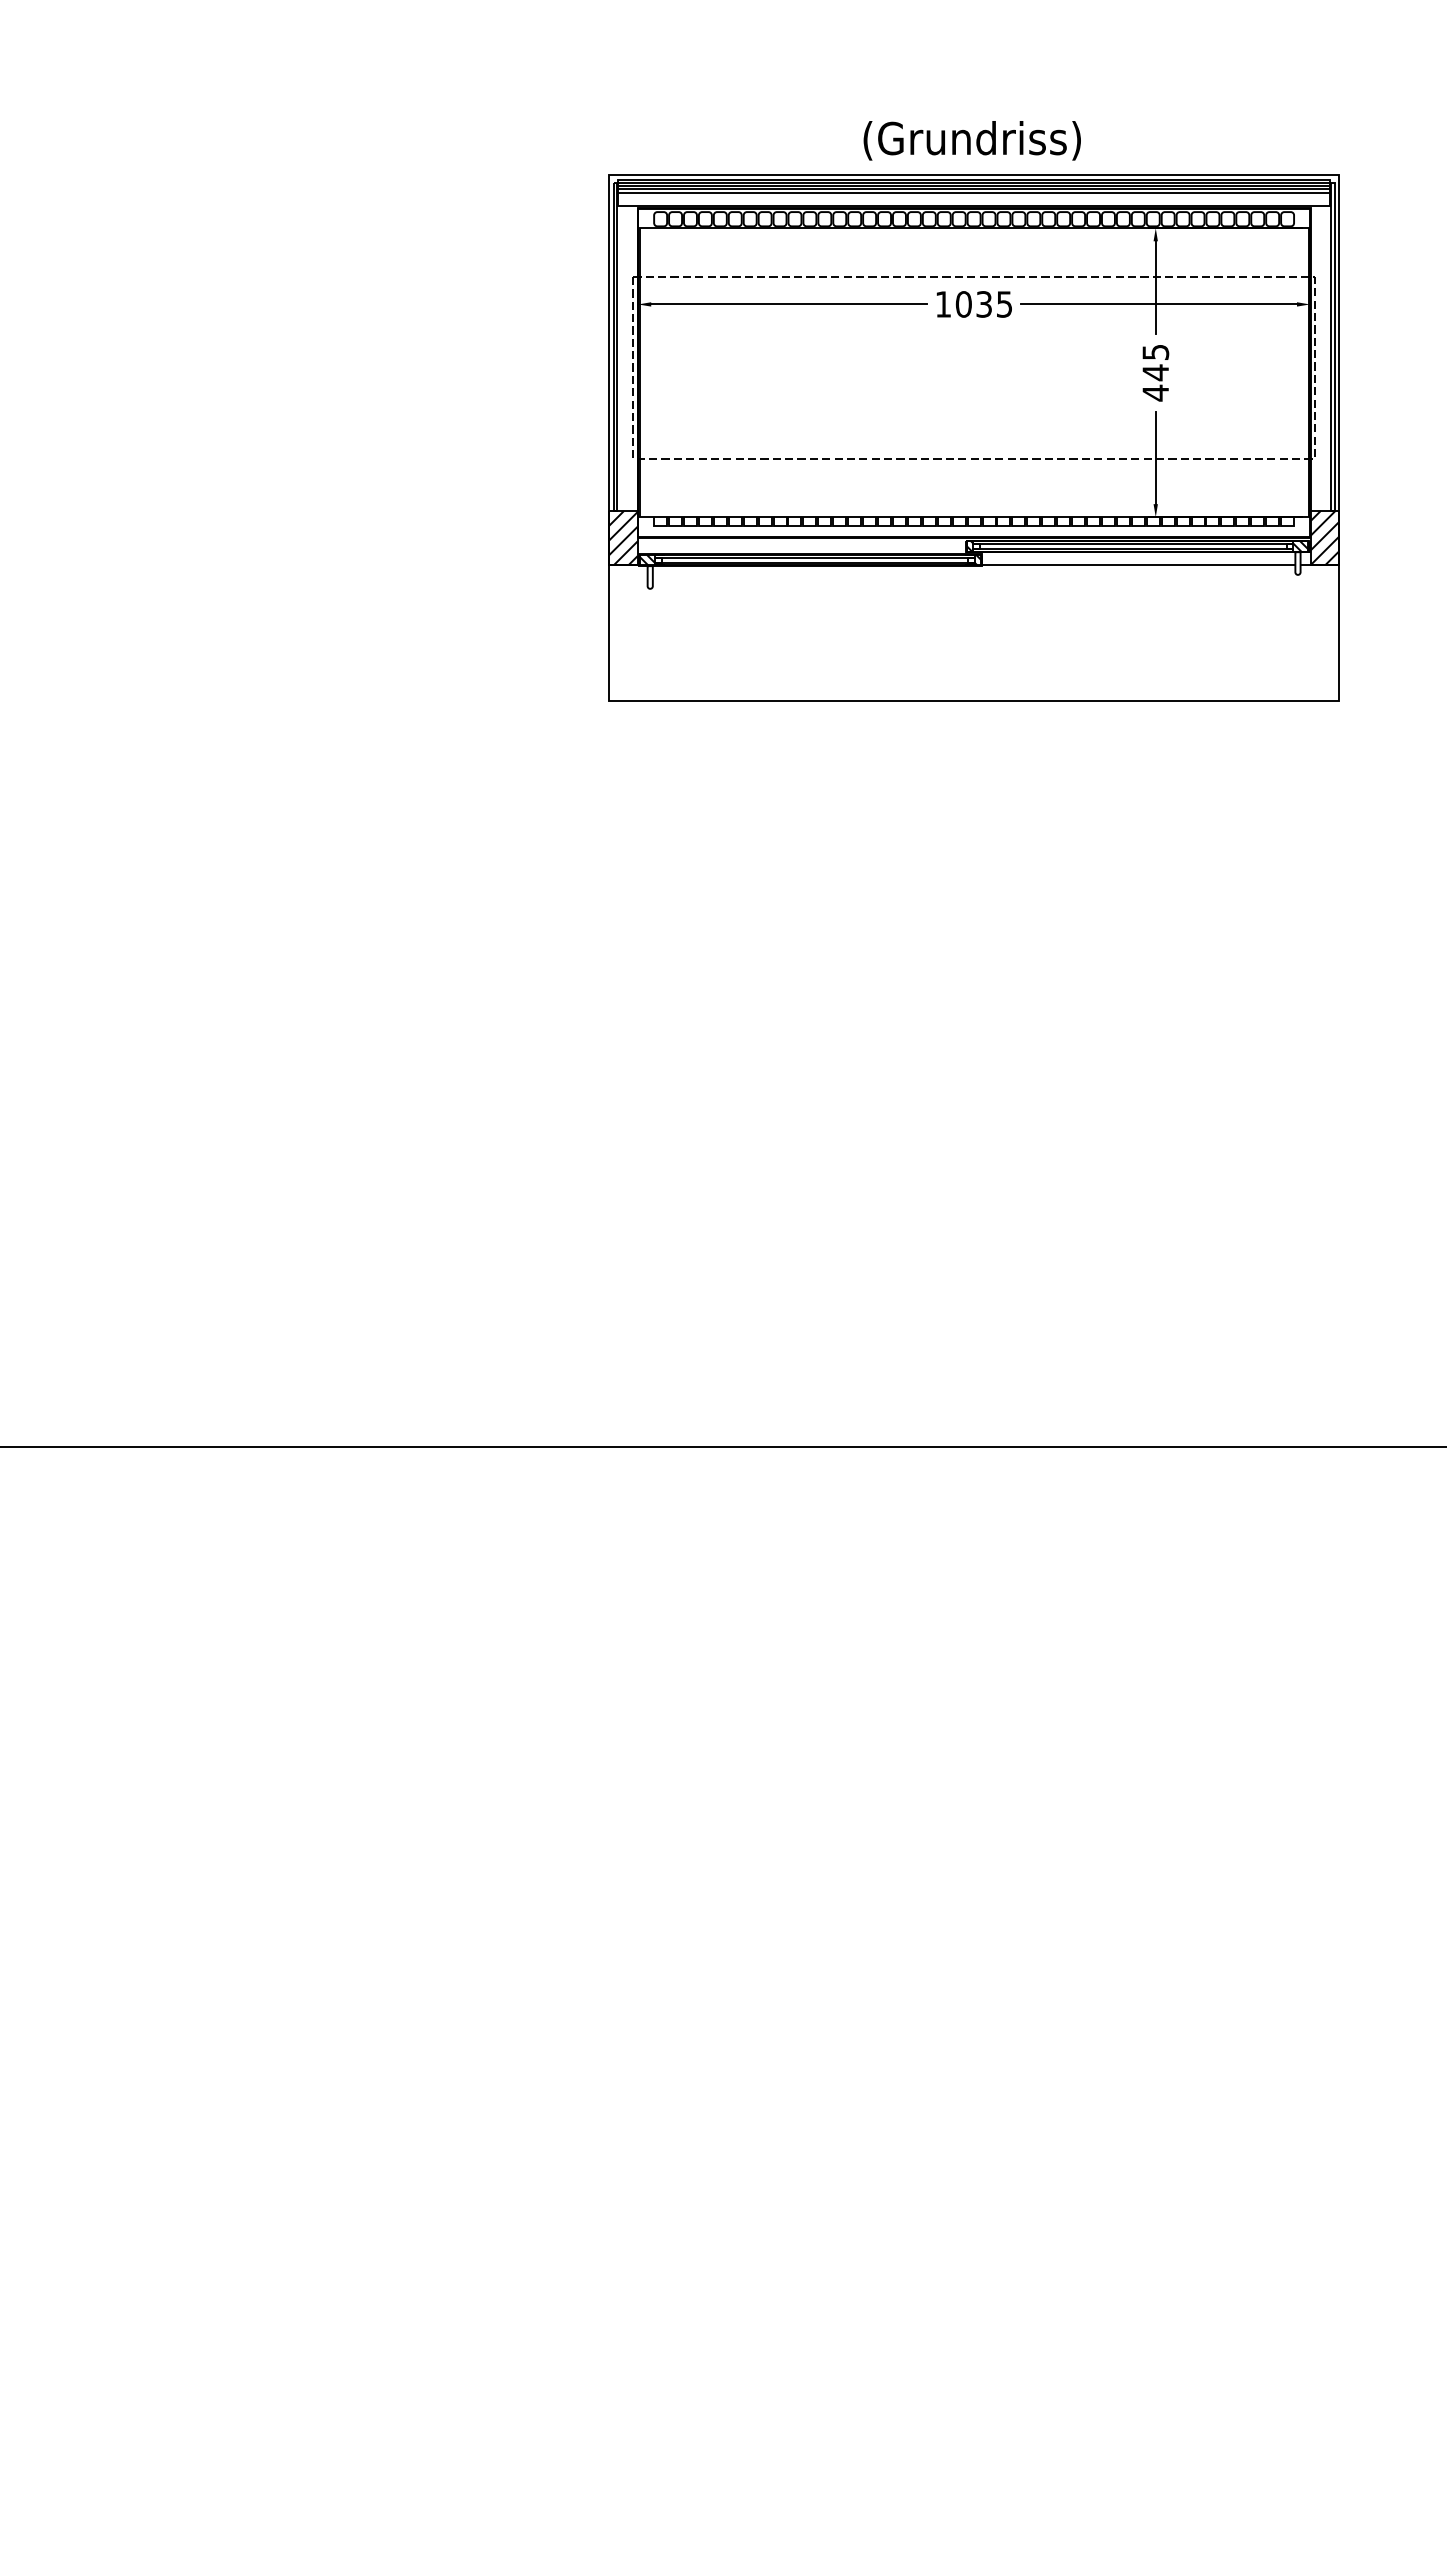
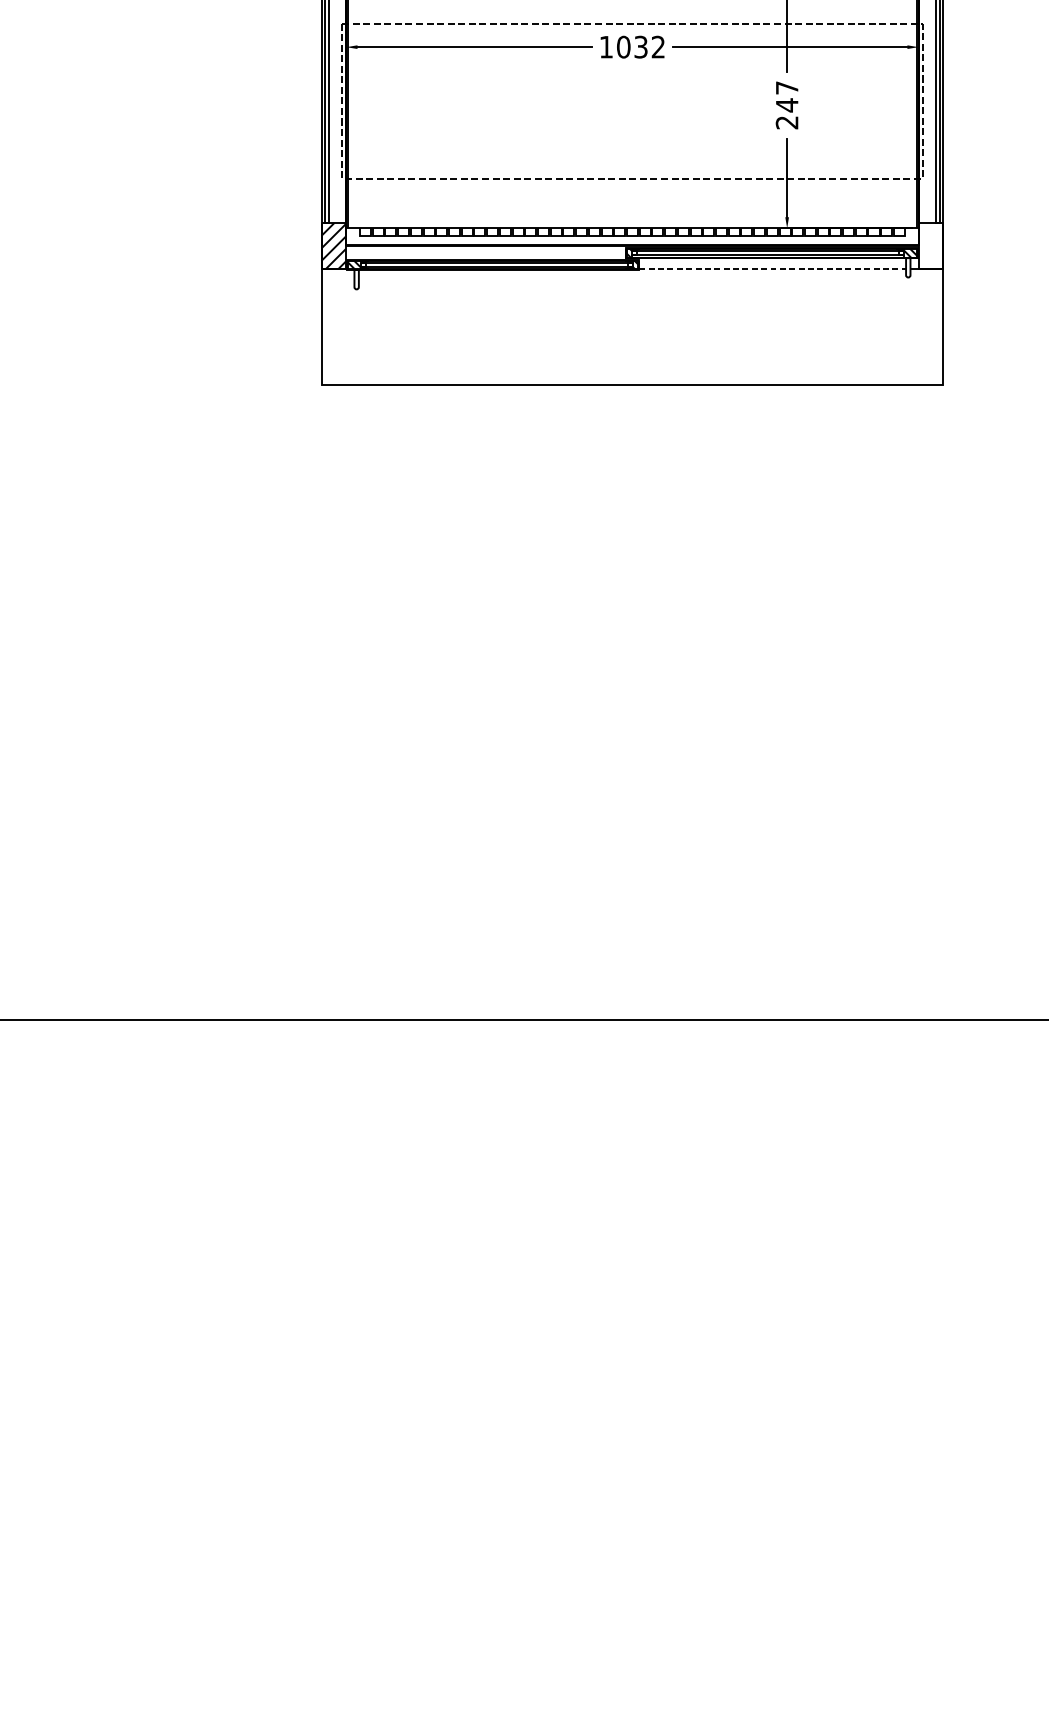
text: (1003, 304) -> (657, 47), 1035 -> 1032
text: (1155, 372) -> (786, 105), 445 -> 247
hatch: (1324, 537) -> (930, 245), removed
line: (1138, 564) -> (772, 268), solid -> dashed

